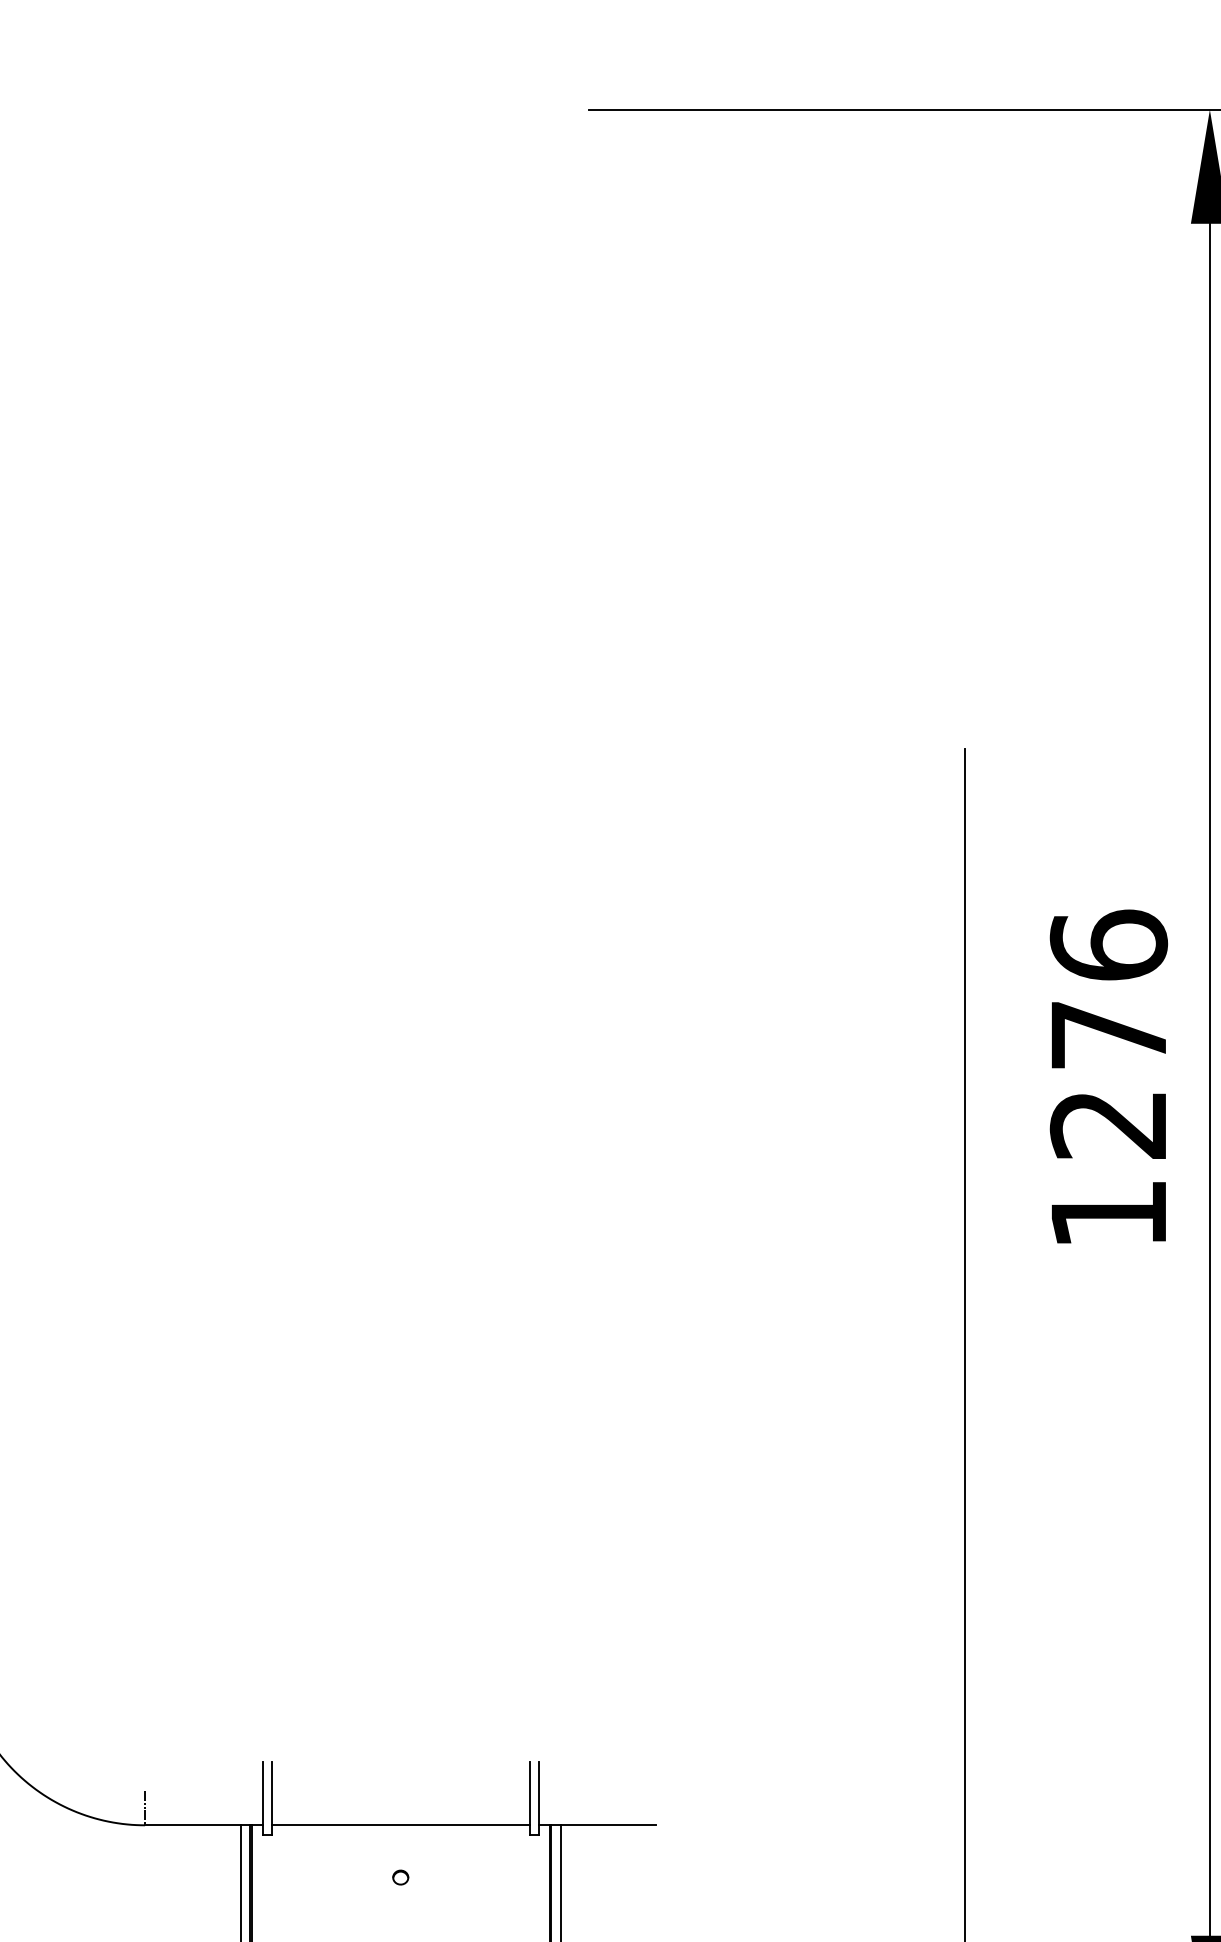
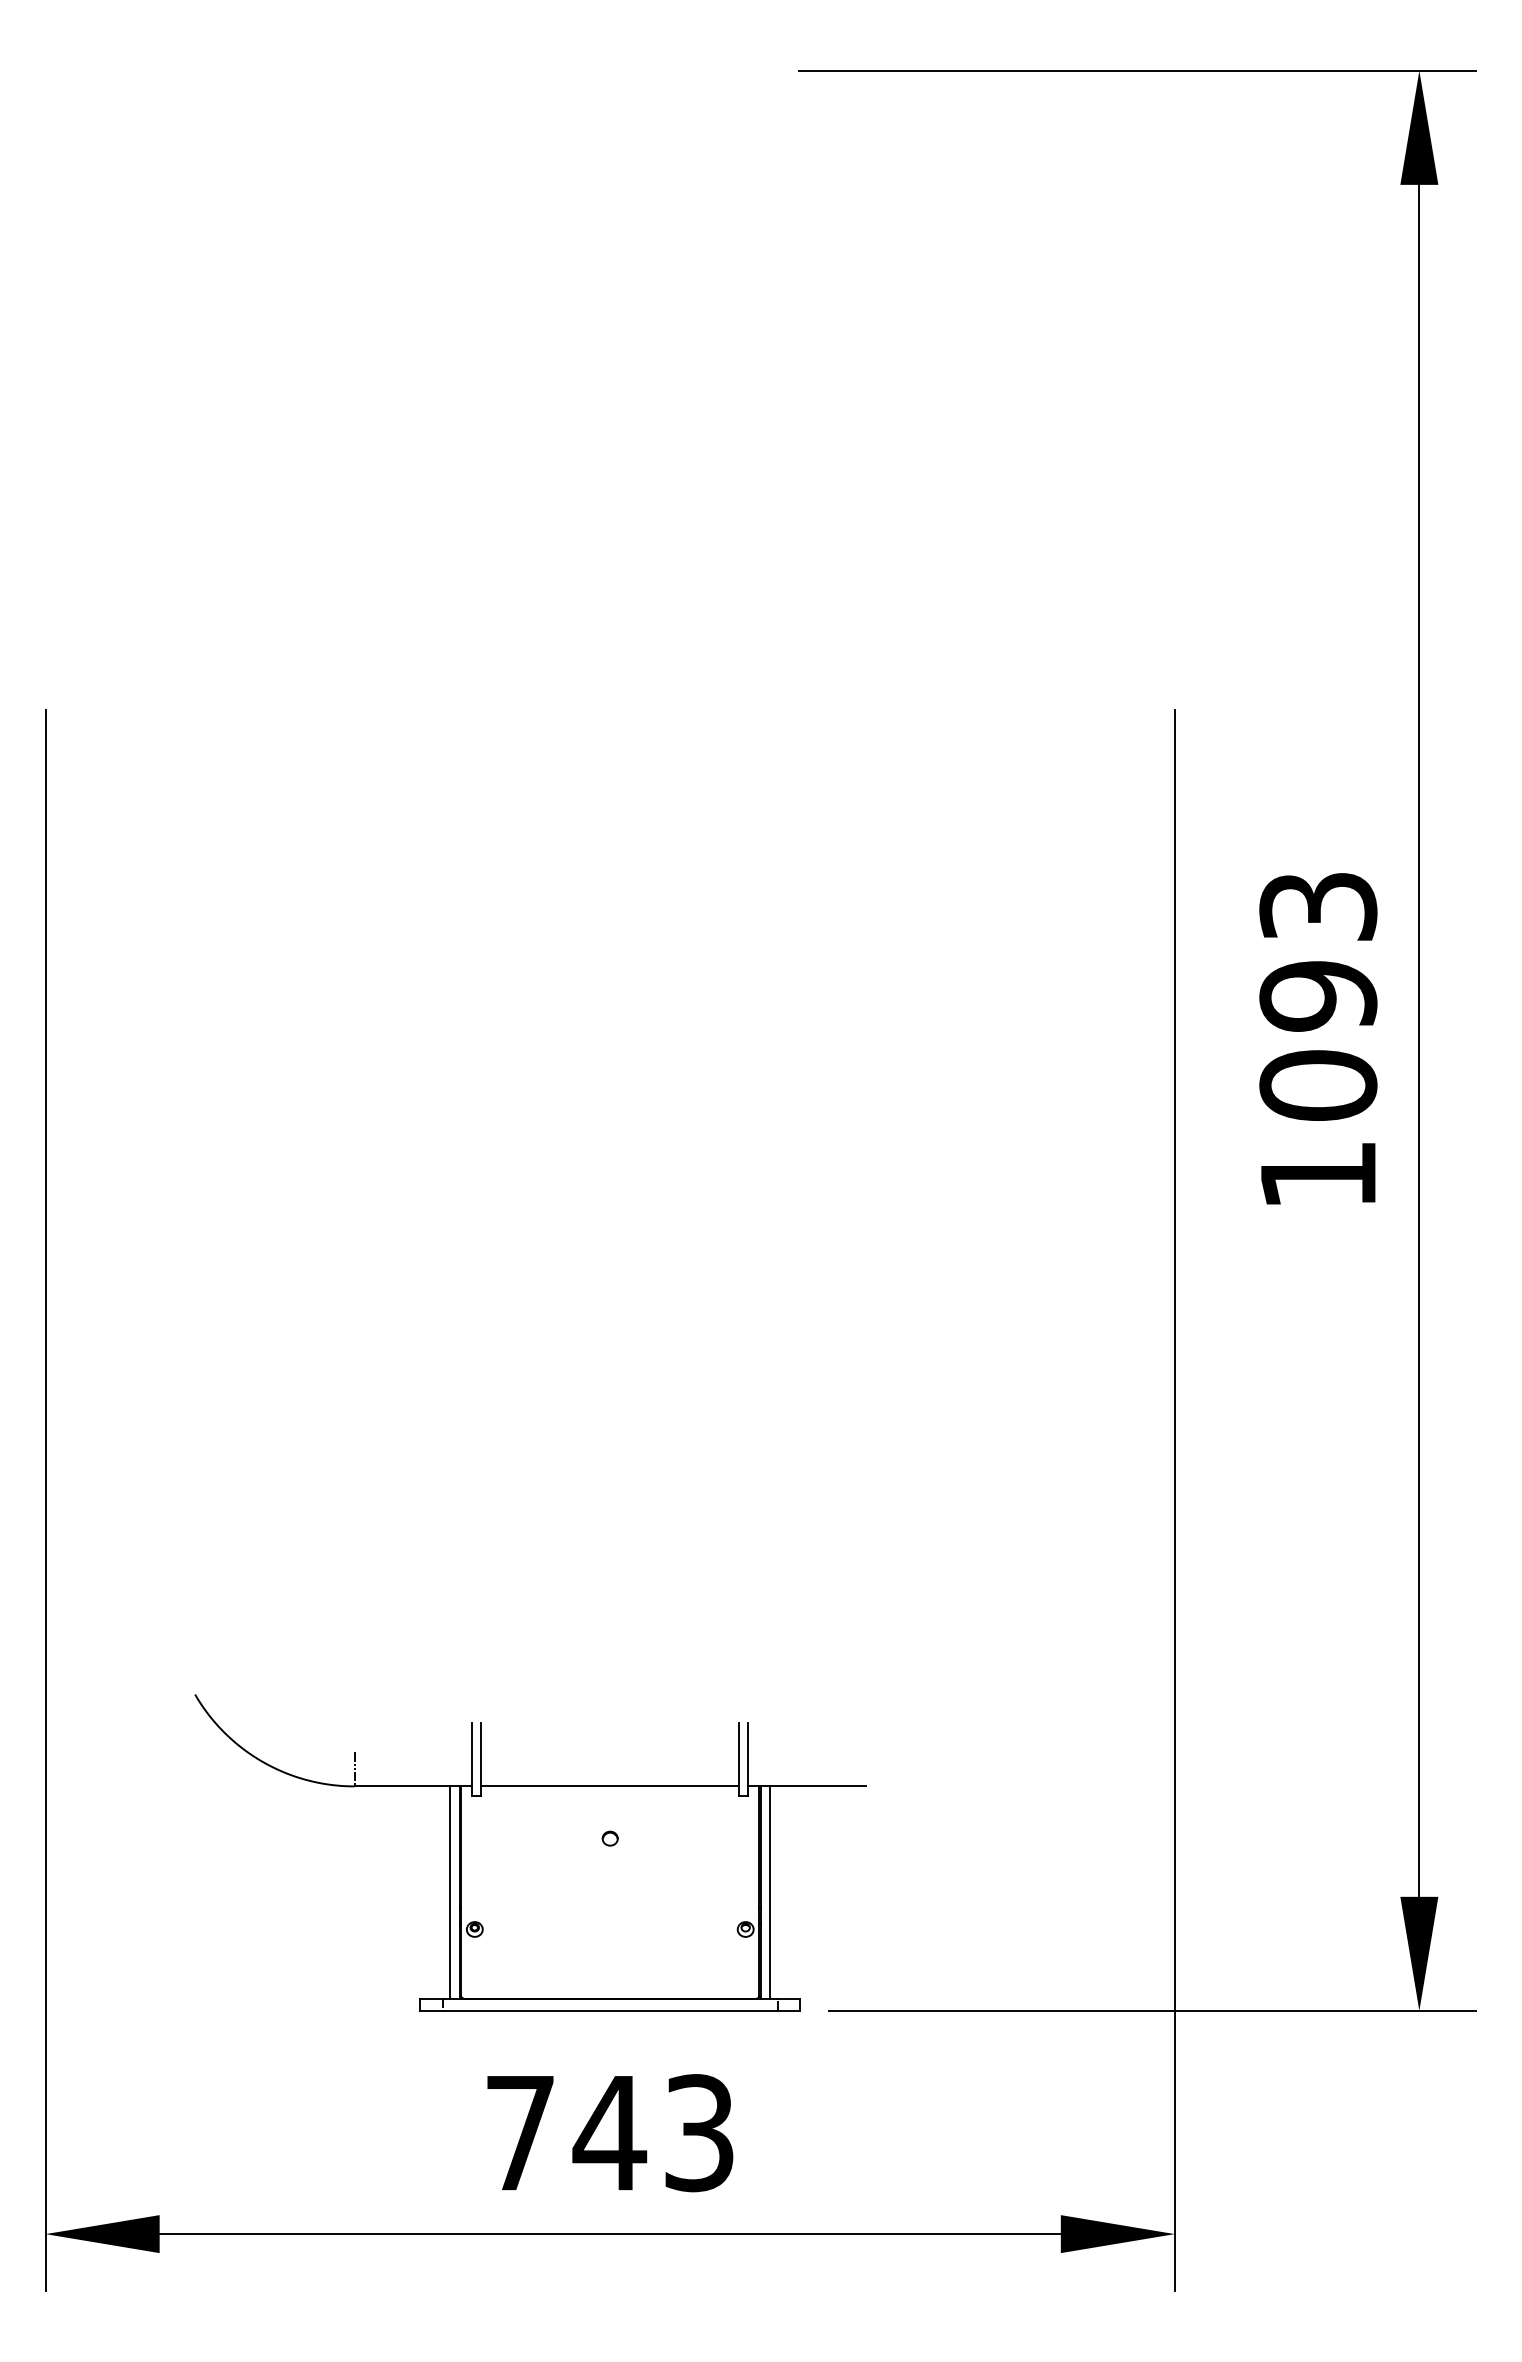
text: (1109, 1034) -> (1318, 995), 1276 -> 1093

